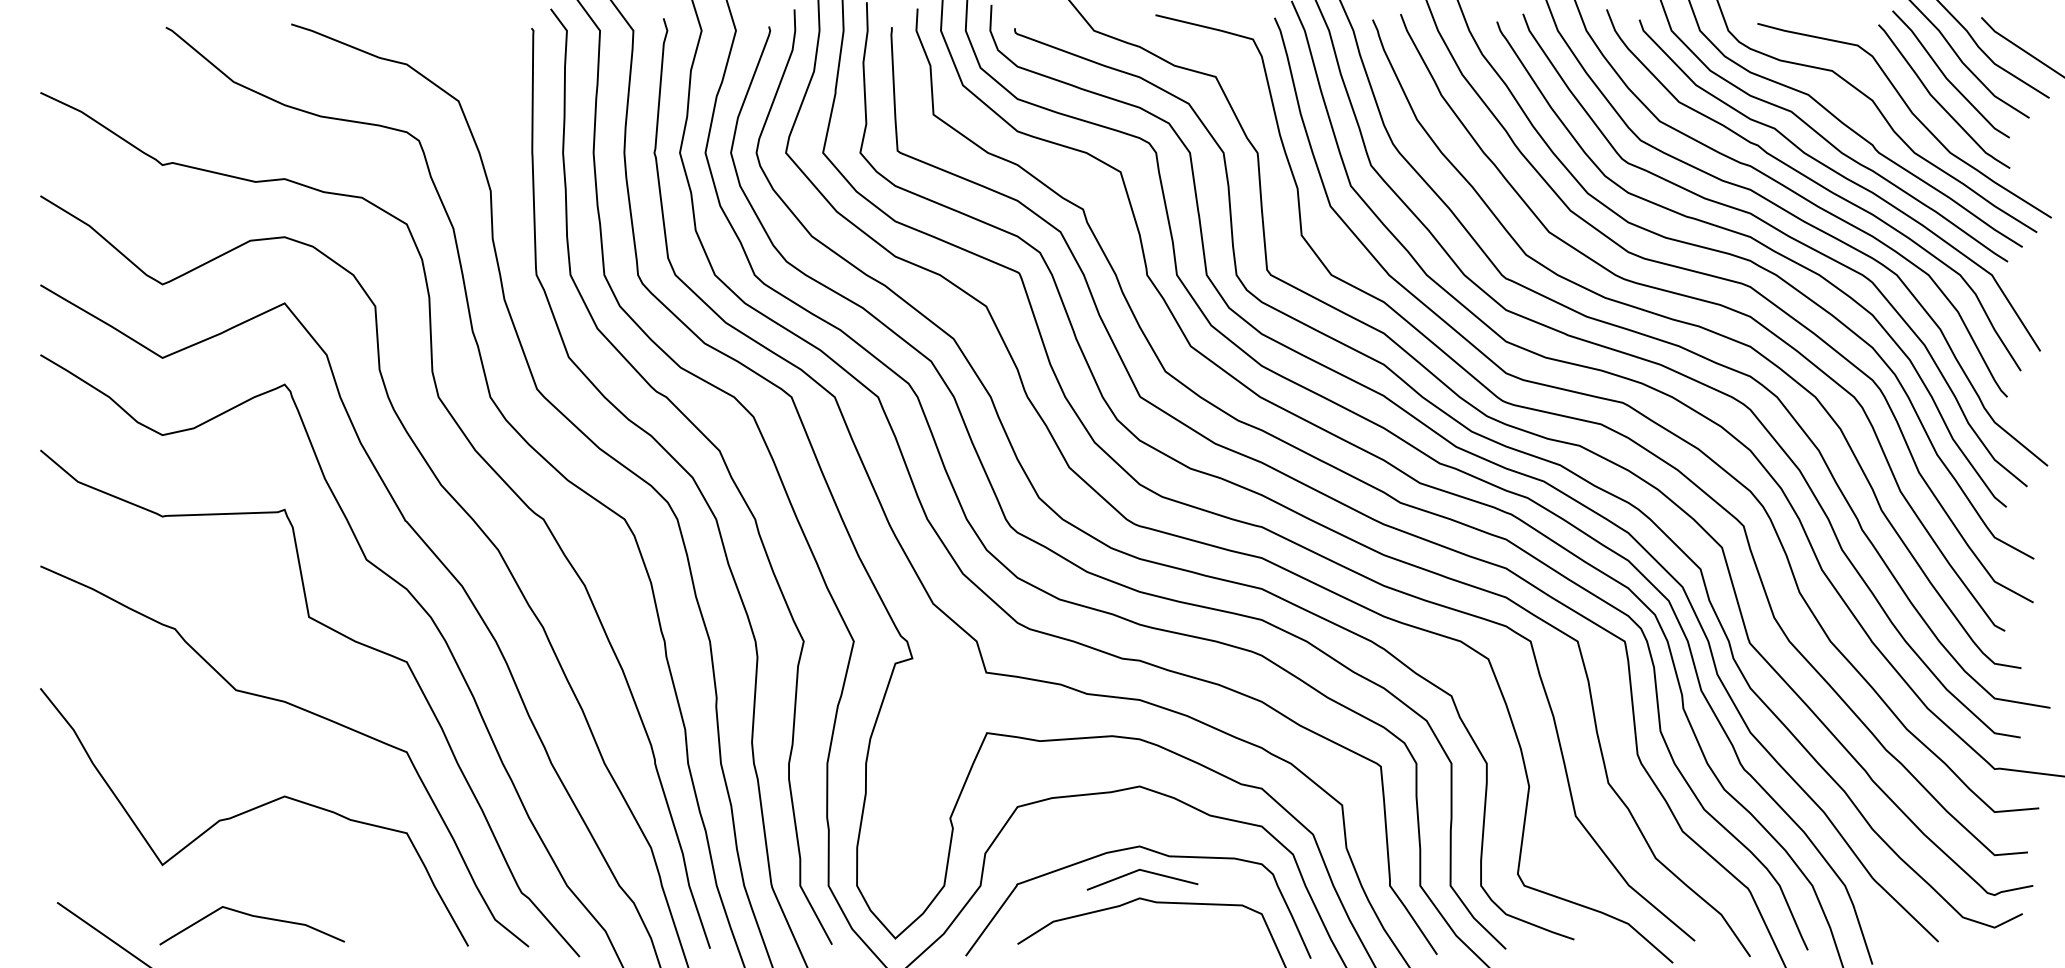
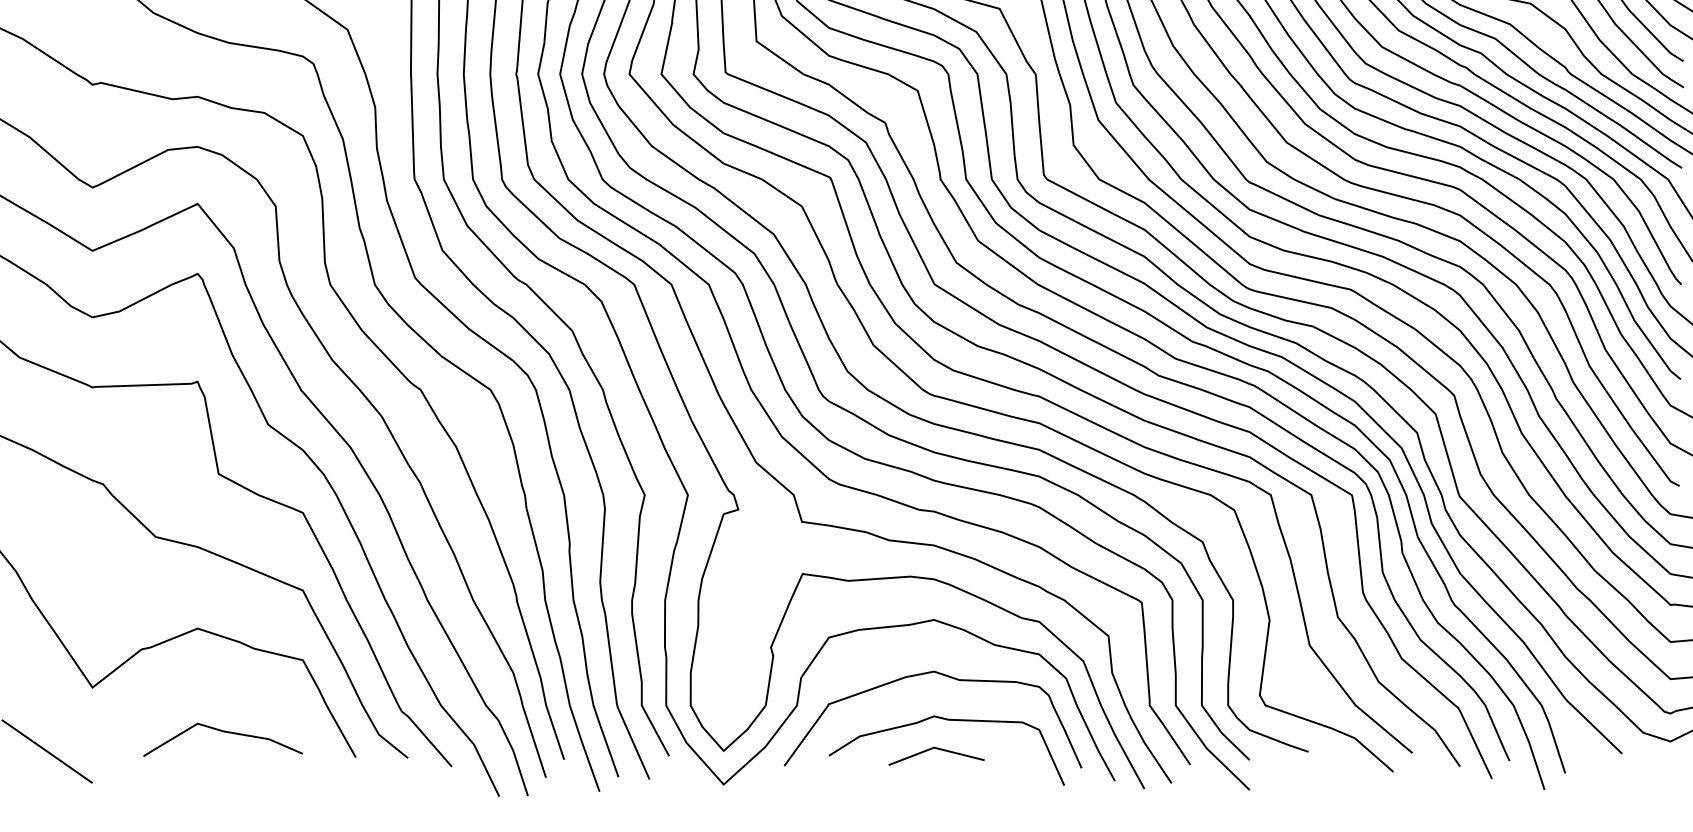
line: (1145, 872) -> (939, 750), moved
curve: (254, 917) -> (225, 732), moved

